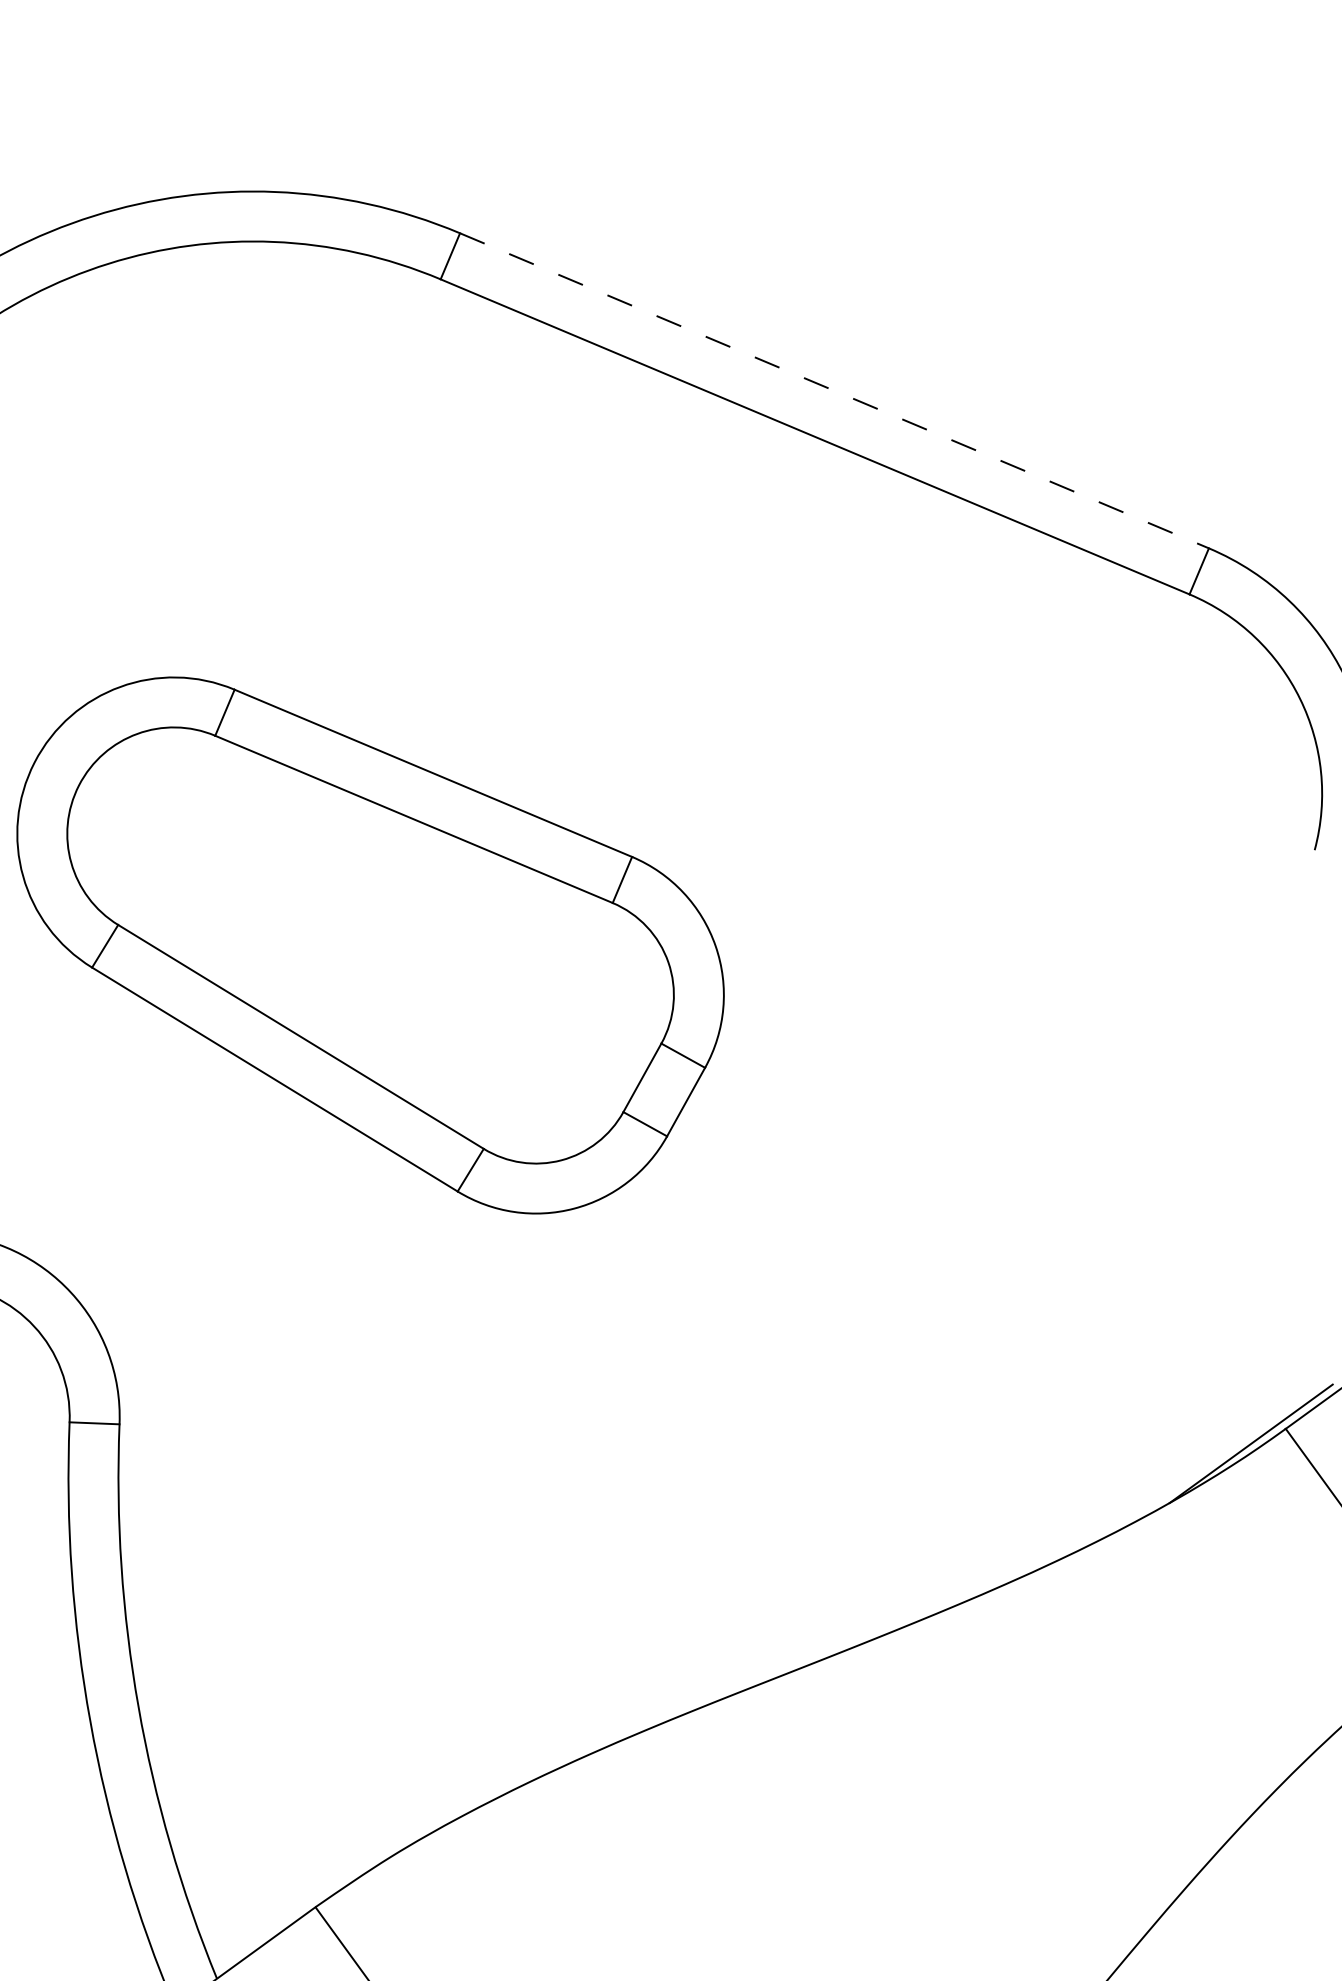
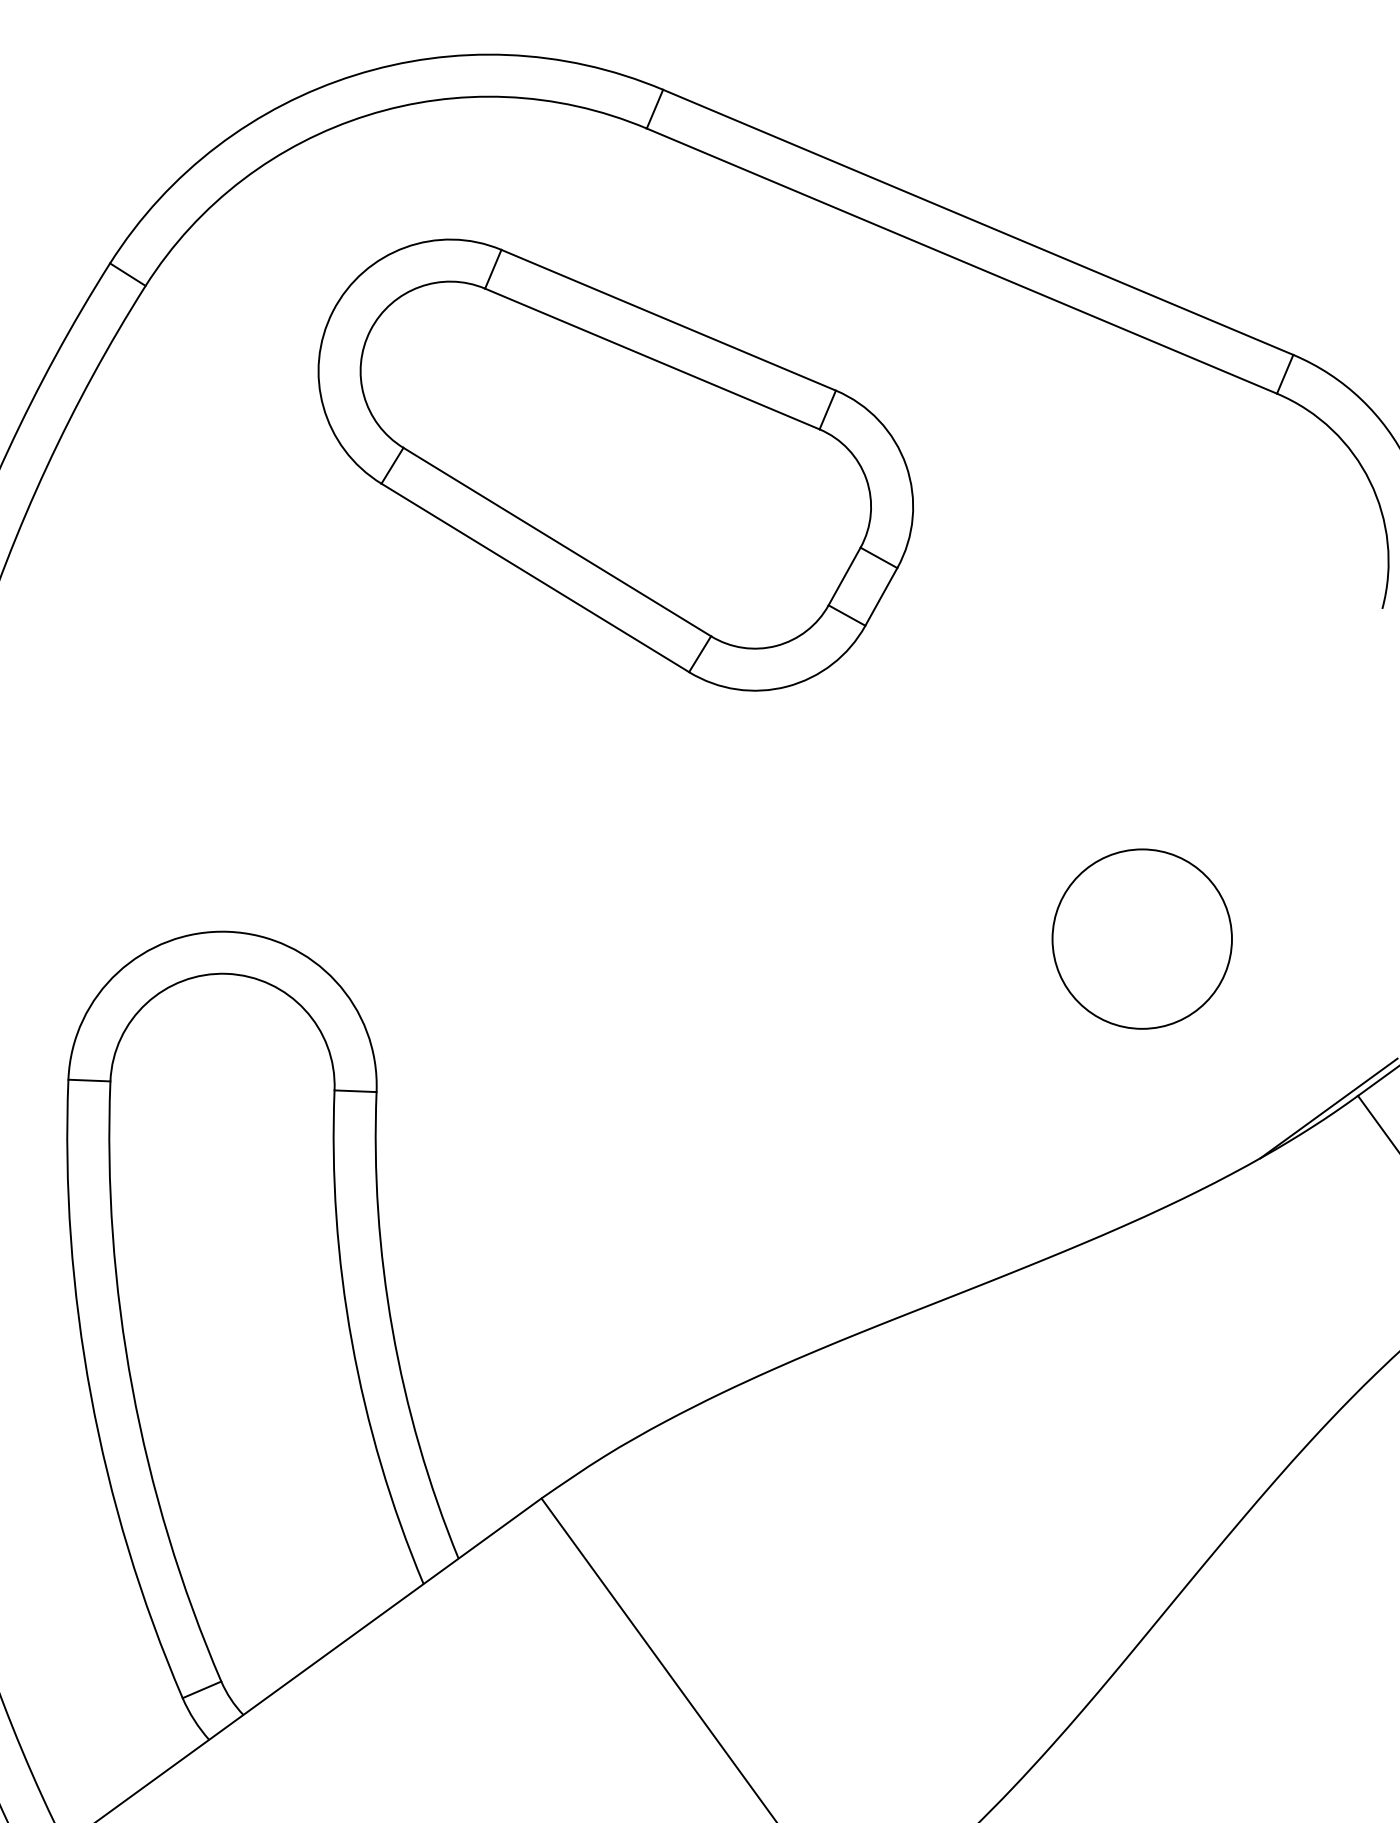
line: (834, 390) -> (978, 222), dashed -> solid
part: (370, 944) -> (615, 464), moved
circle: (1028, 1241) -> (1141, 938), added

